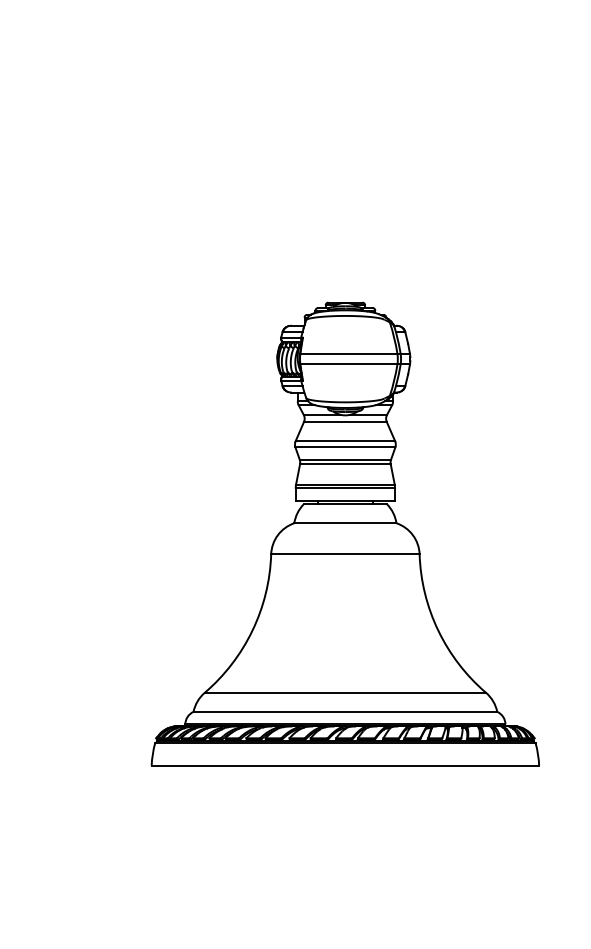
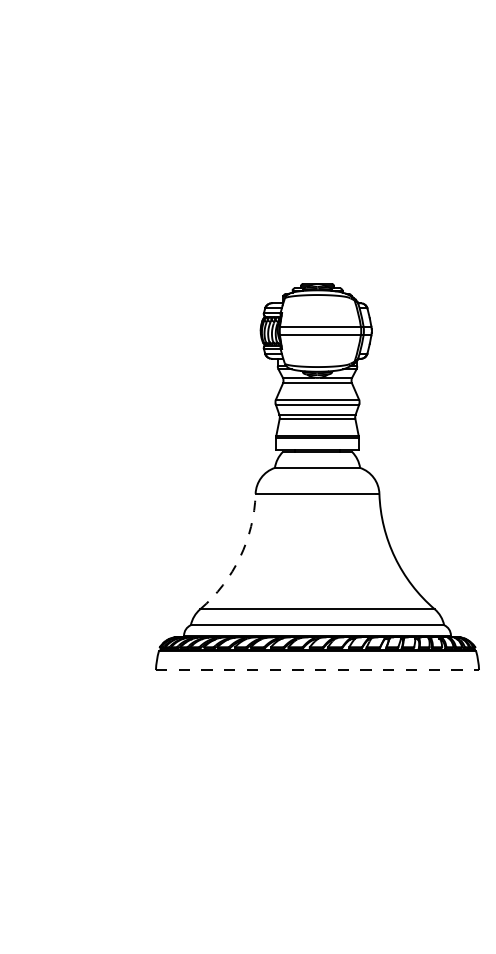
arc: (253, 630) -> (240, 557), solid -> dashed
line: (345, 766) -> (317, 670), solid -> dashed

